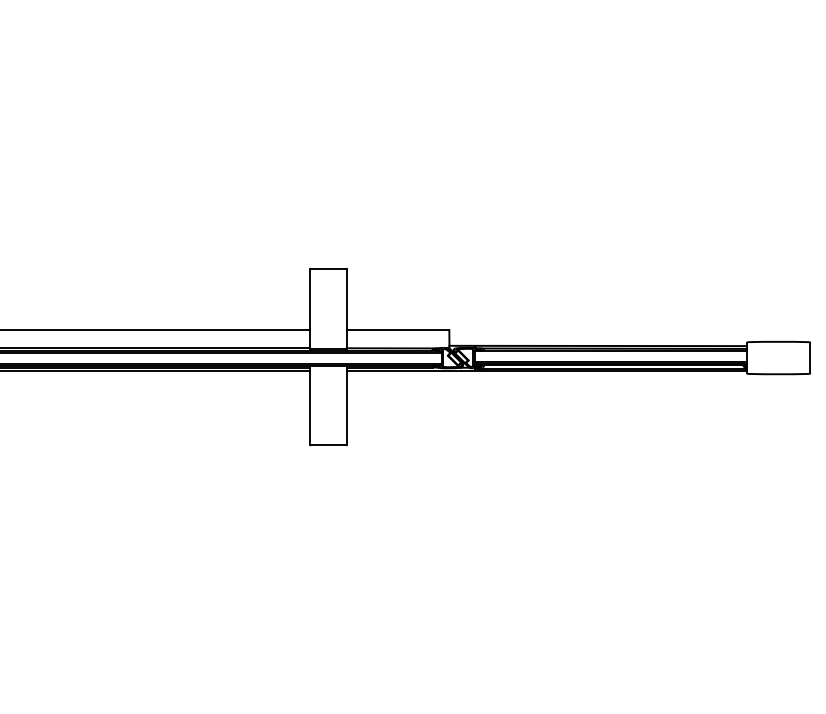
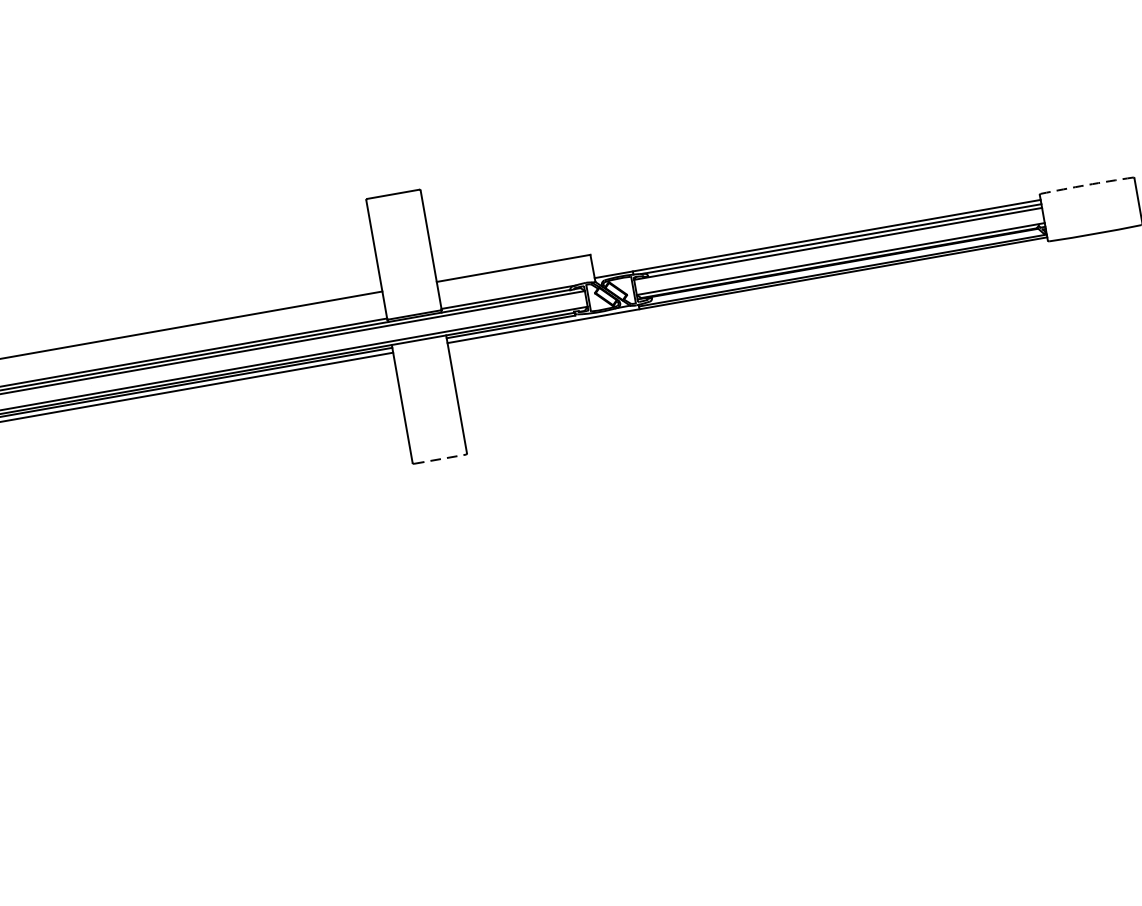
arc: (778, 341) -> (1086, 184), solid -> dashed
line: (329, 445) -> (441, 459), solid -> dashed

